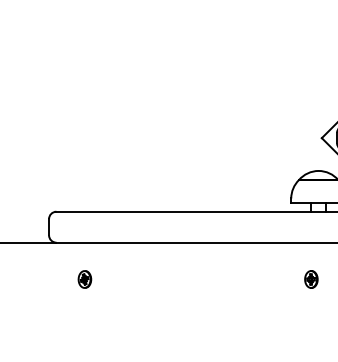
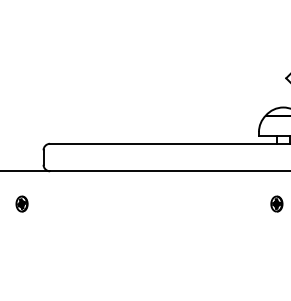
part: (84, 279) -> (21, 204), moved

